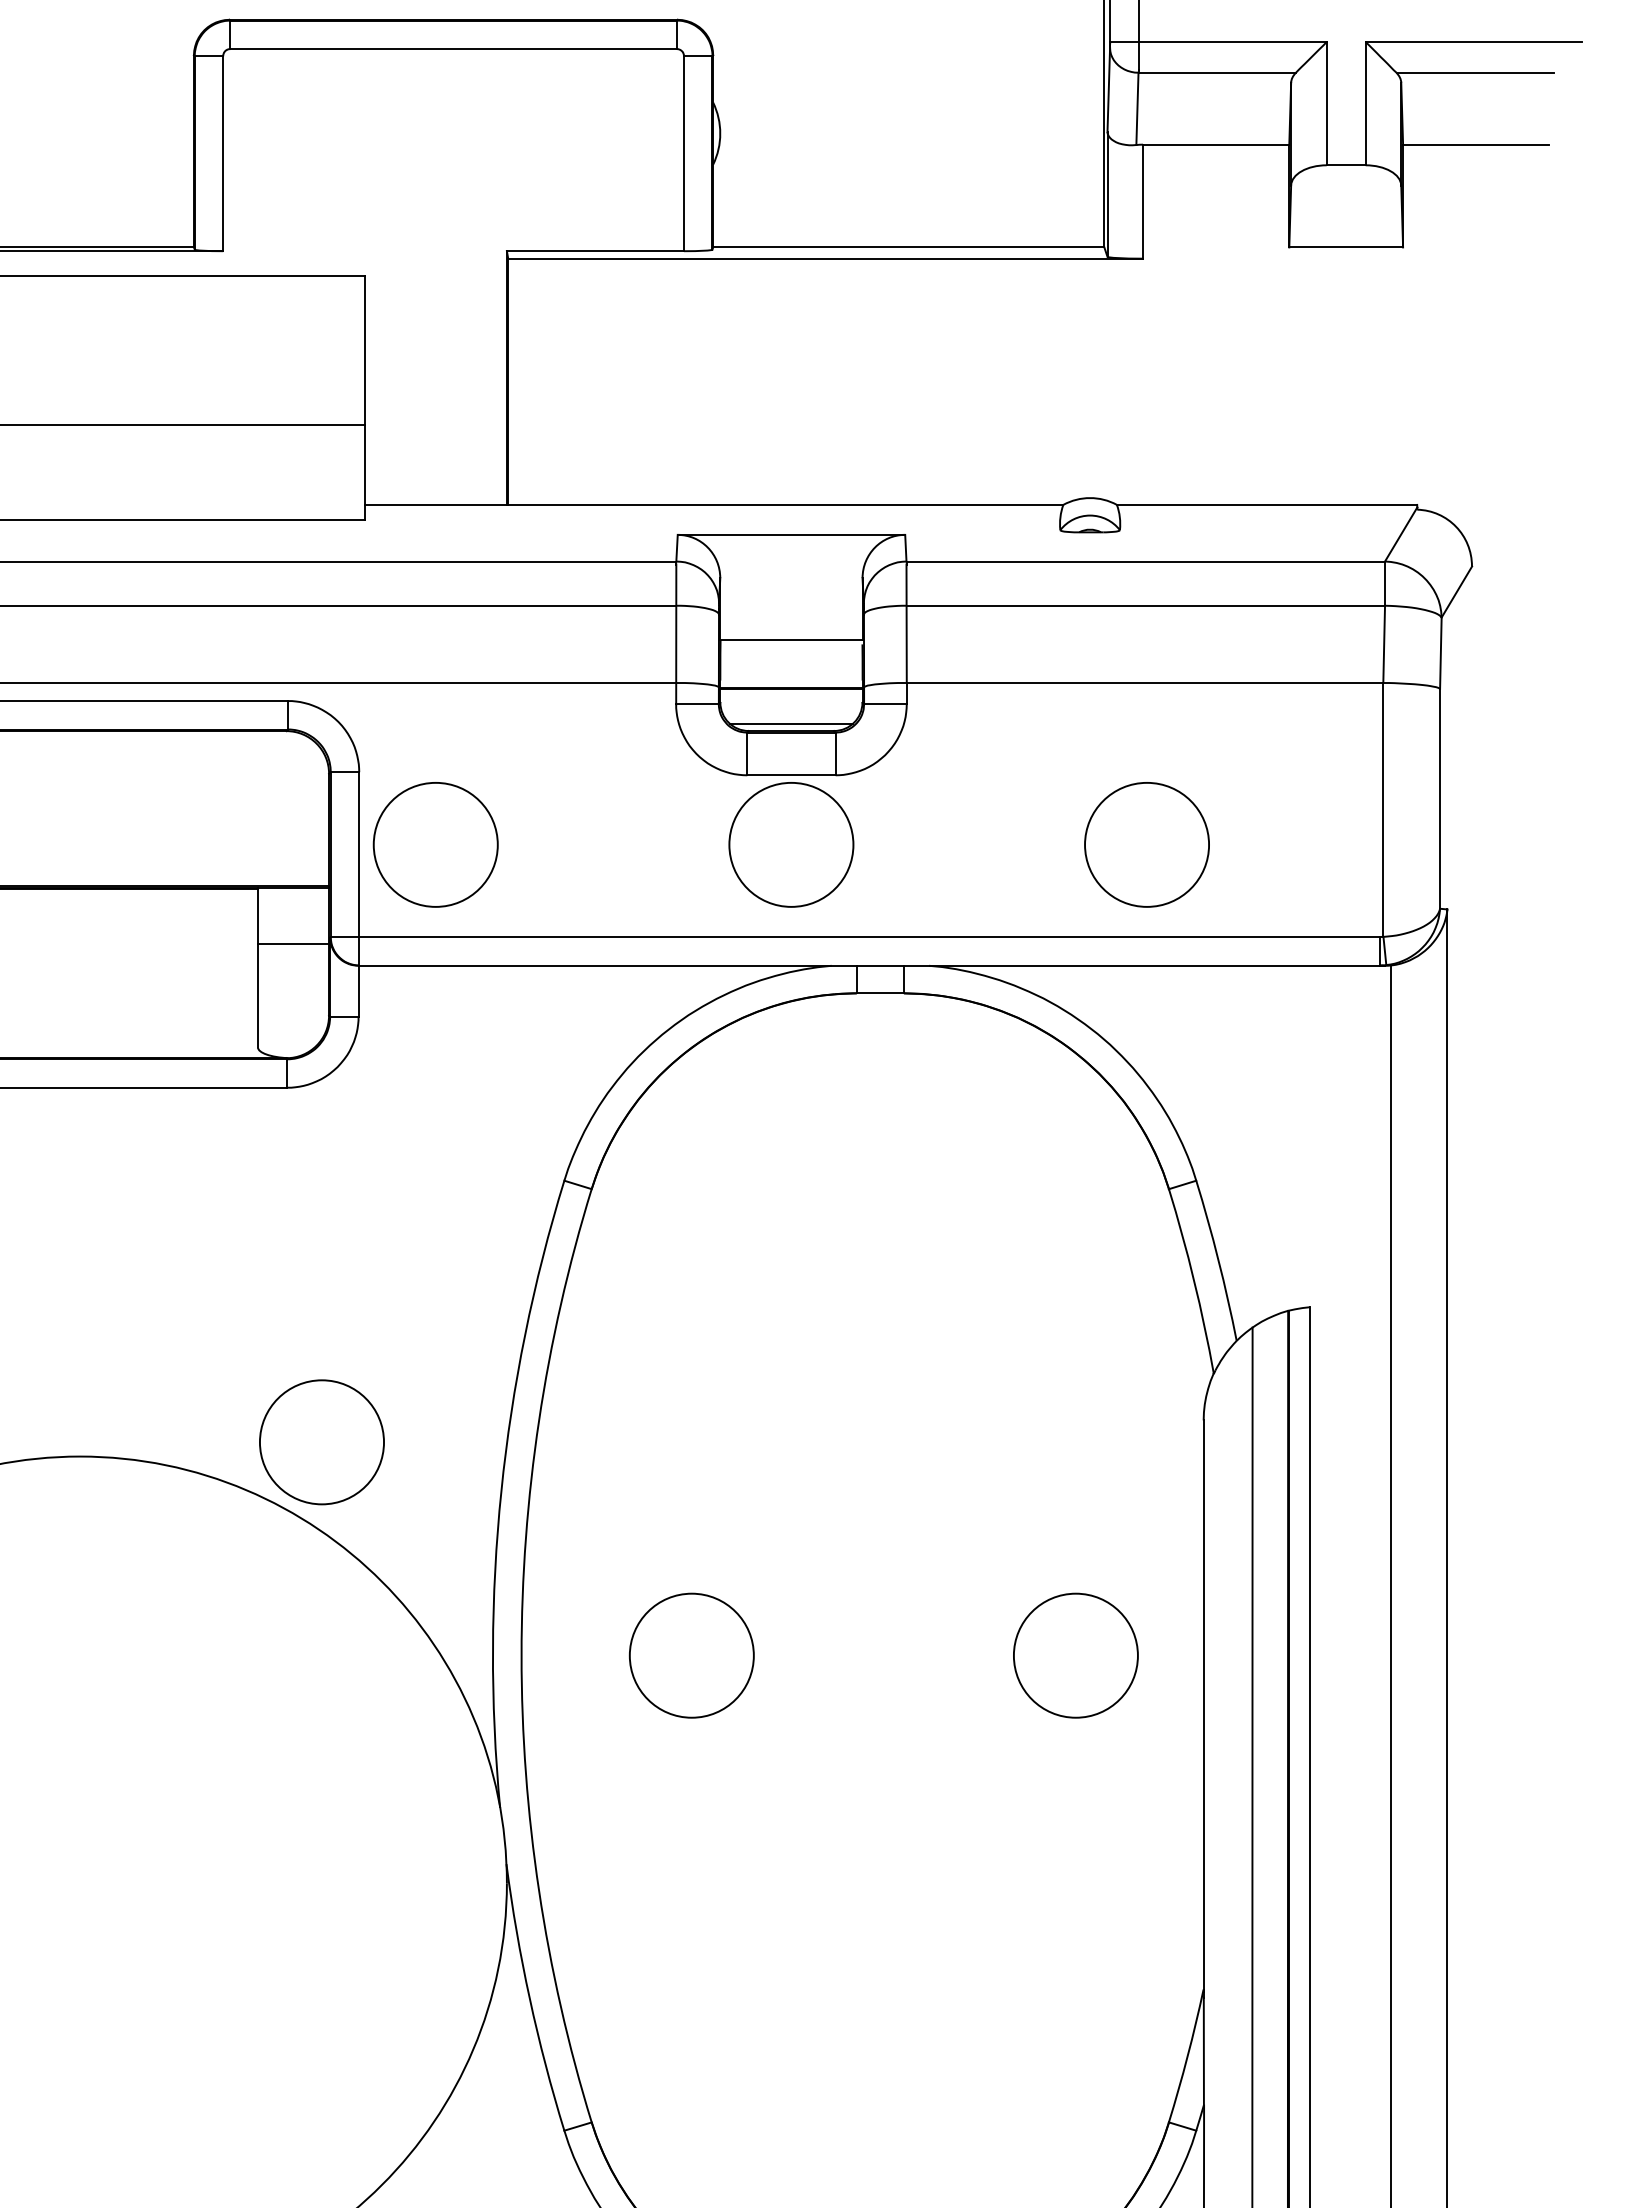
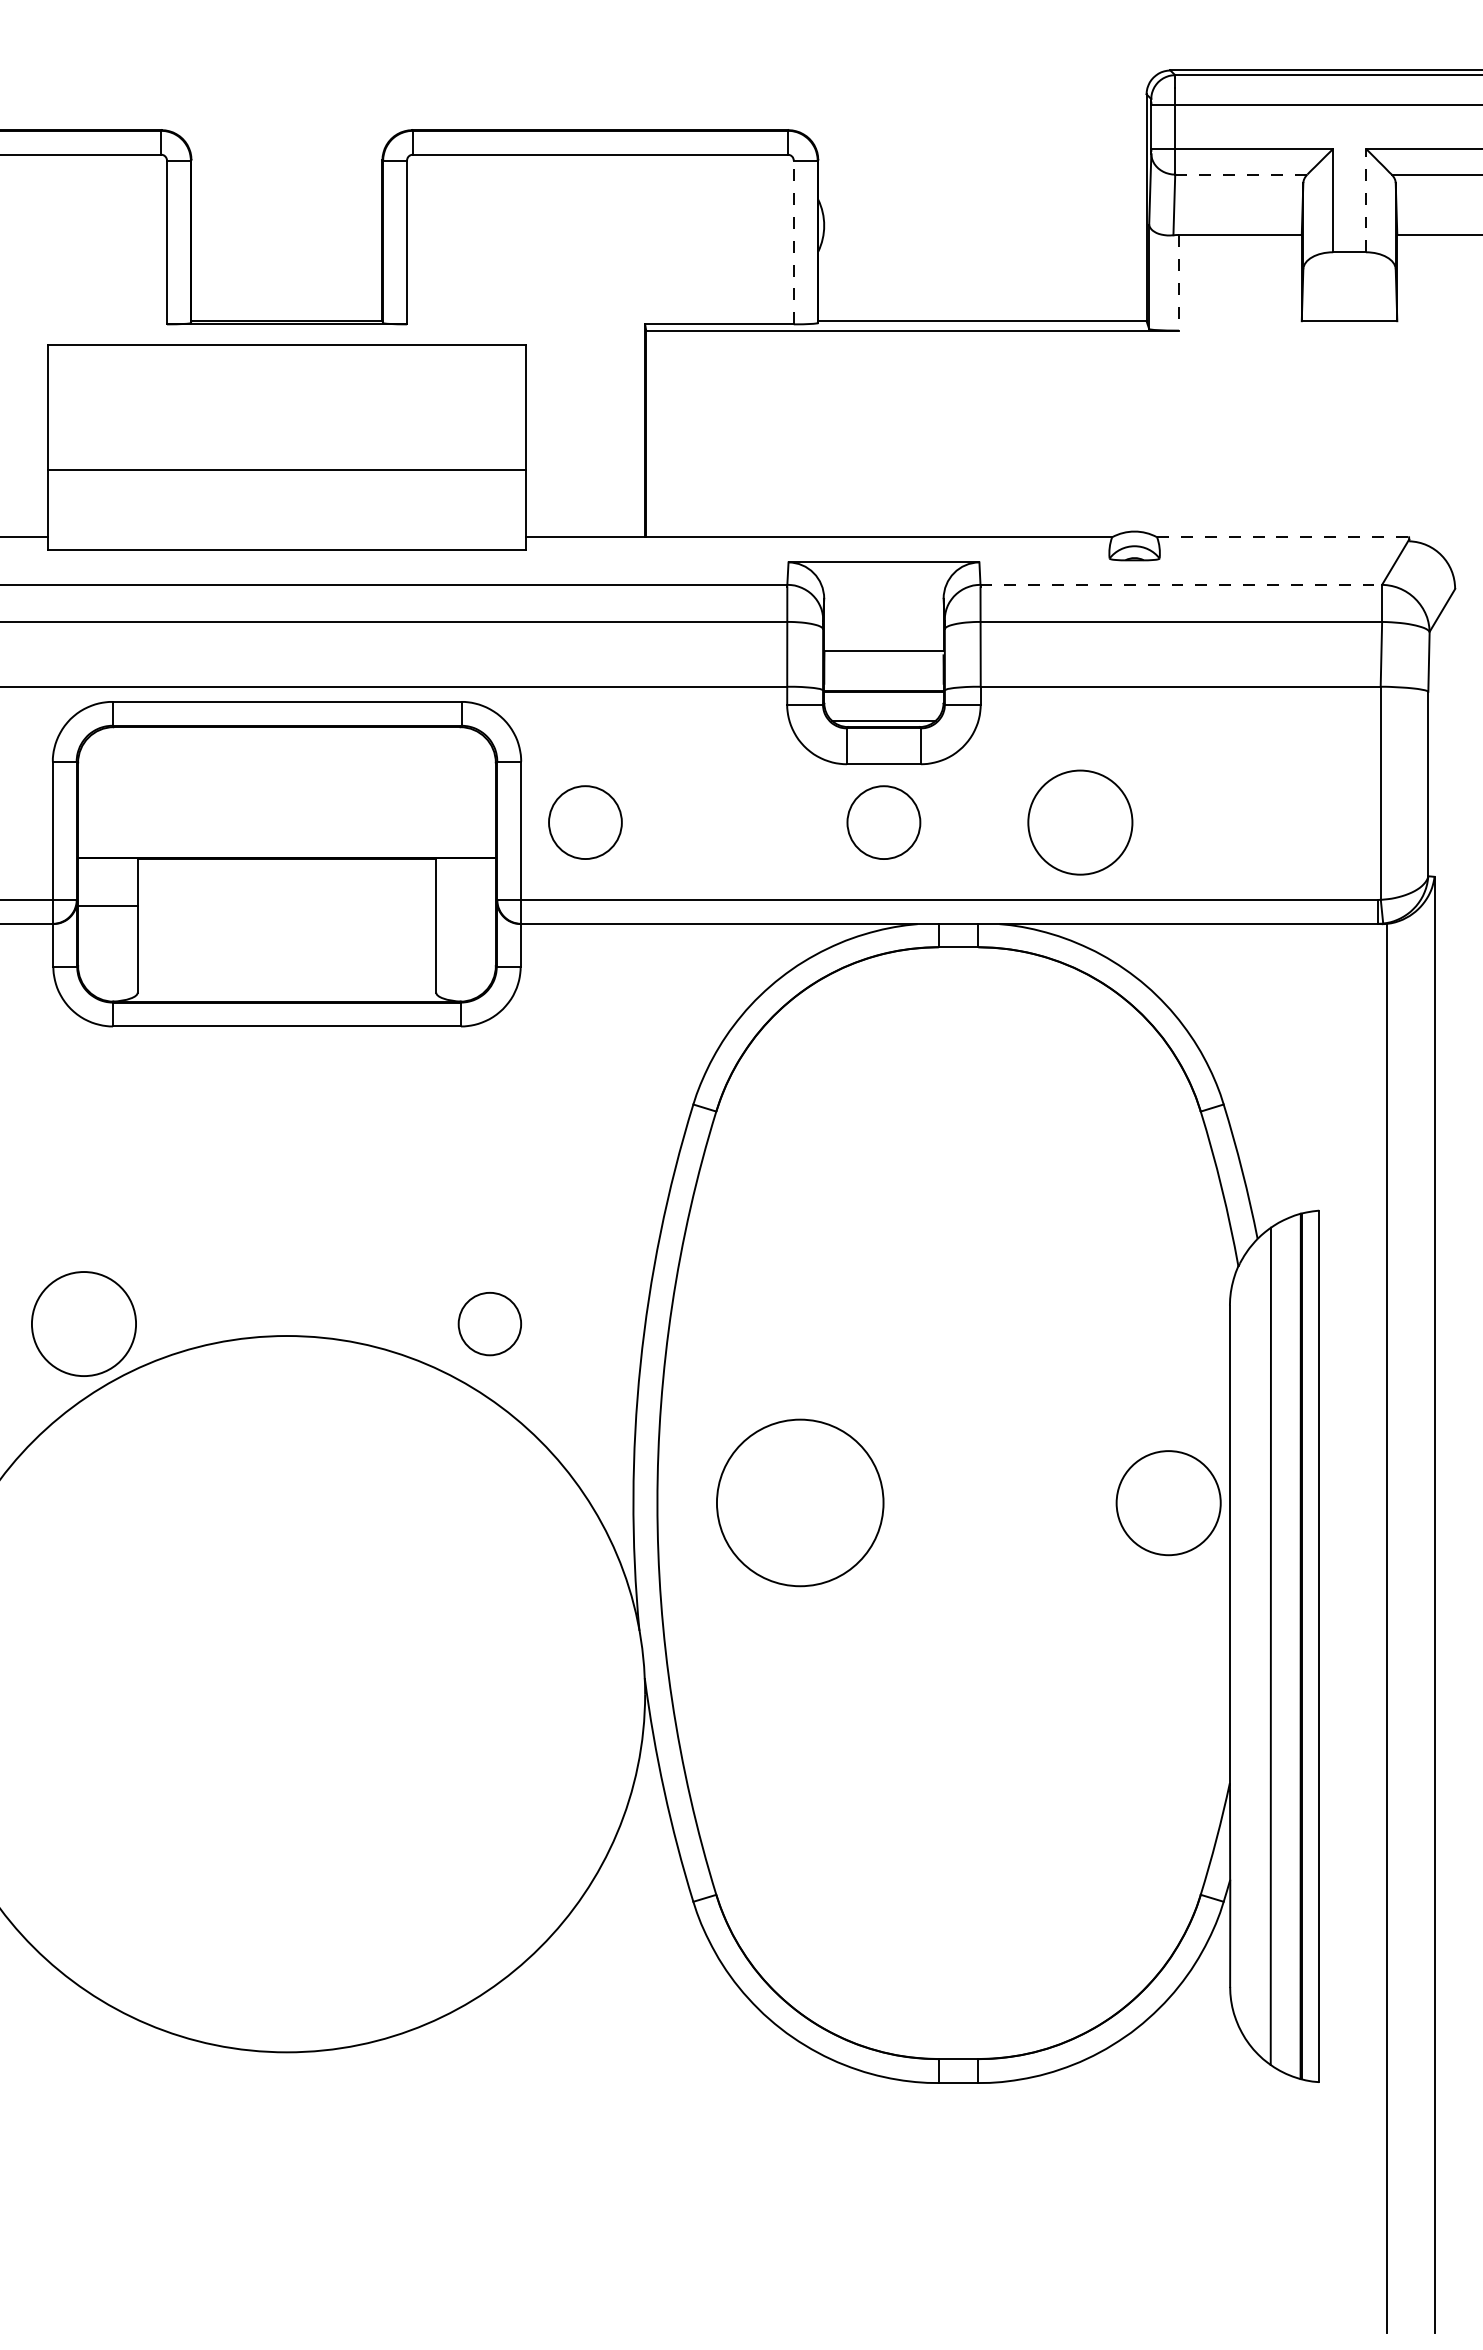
line: (1217, 72) -> (1241, 174), solid -> dashed
line: (1365, 103) -> (1365, 200), solid -> dashed
line: (683, 153) -> (793, 242), solid -> dashed
line: (1143, 201) -> (1179, 282), solid -> dashed
line: (1267, 505) -> (1283, 537), solid -> dashed
line: (1145, 561) -> (1181, 584), solid -> dashed
circle: (435, 844) -> (585, 822), size x0.7
circle: (790, 844) -> (883, 822), size x0.7
circle: (1147, 844) -> (1080, 822), moved
line: (292, 944) -> (465, 906), removed
circle: (321, 1442) -> (489, 1324), size x0.6
circle: (692, 1656) -> (800, 1503), size x1.6
circle: (1075, 1656) -> (1168, 1503), moved

